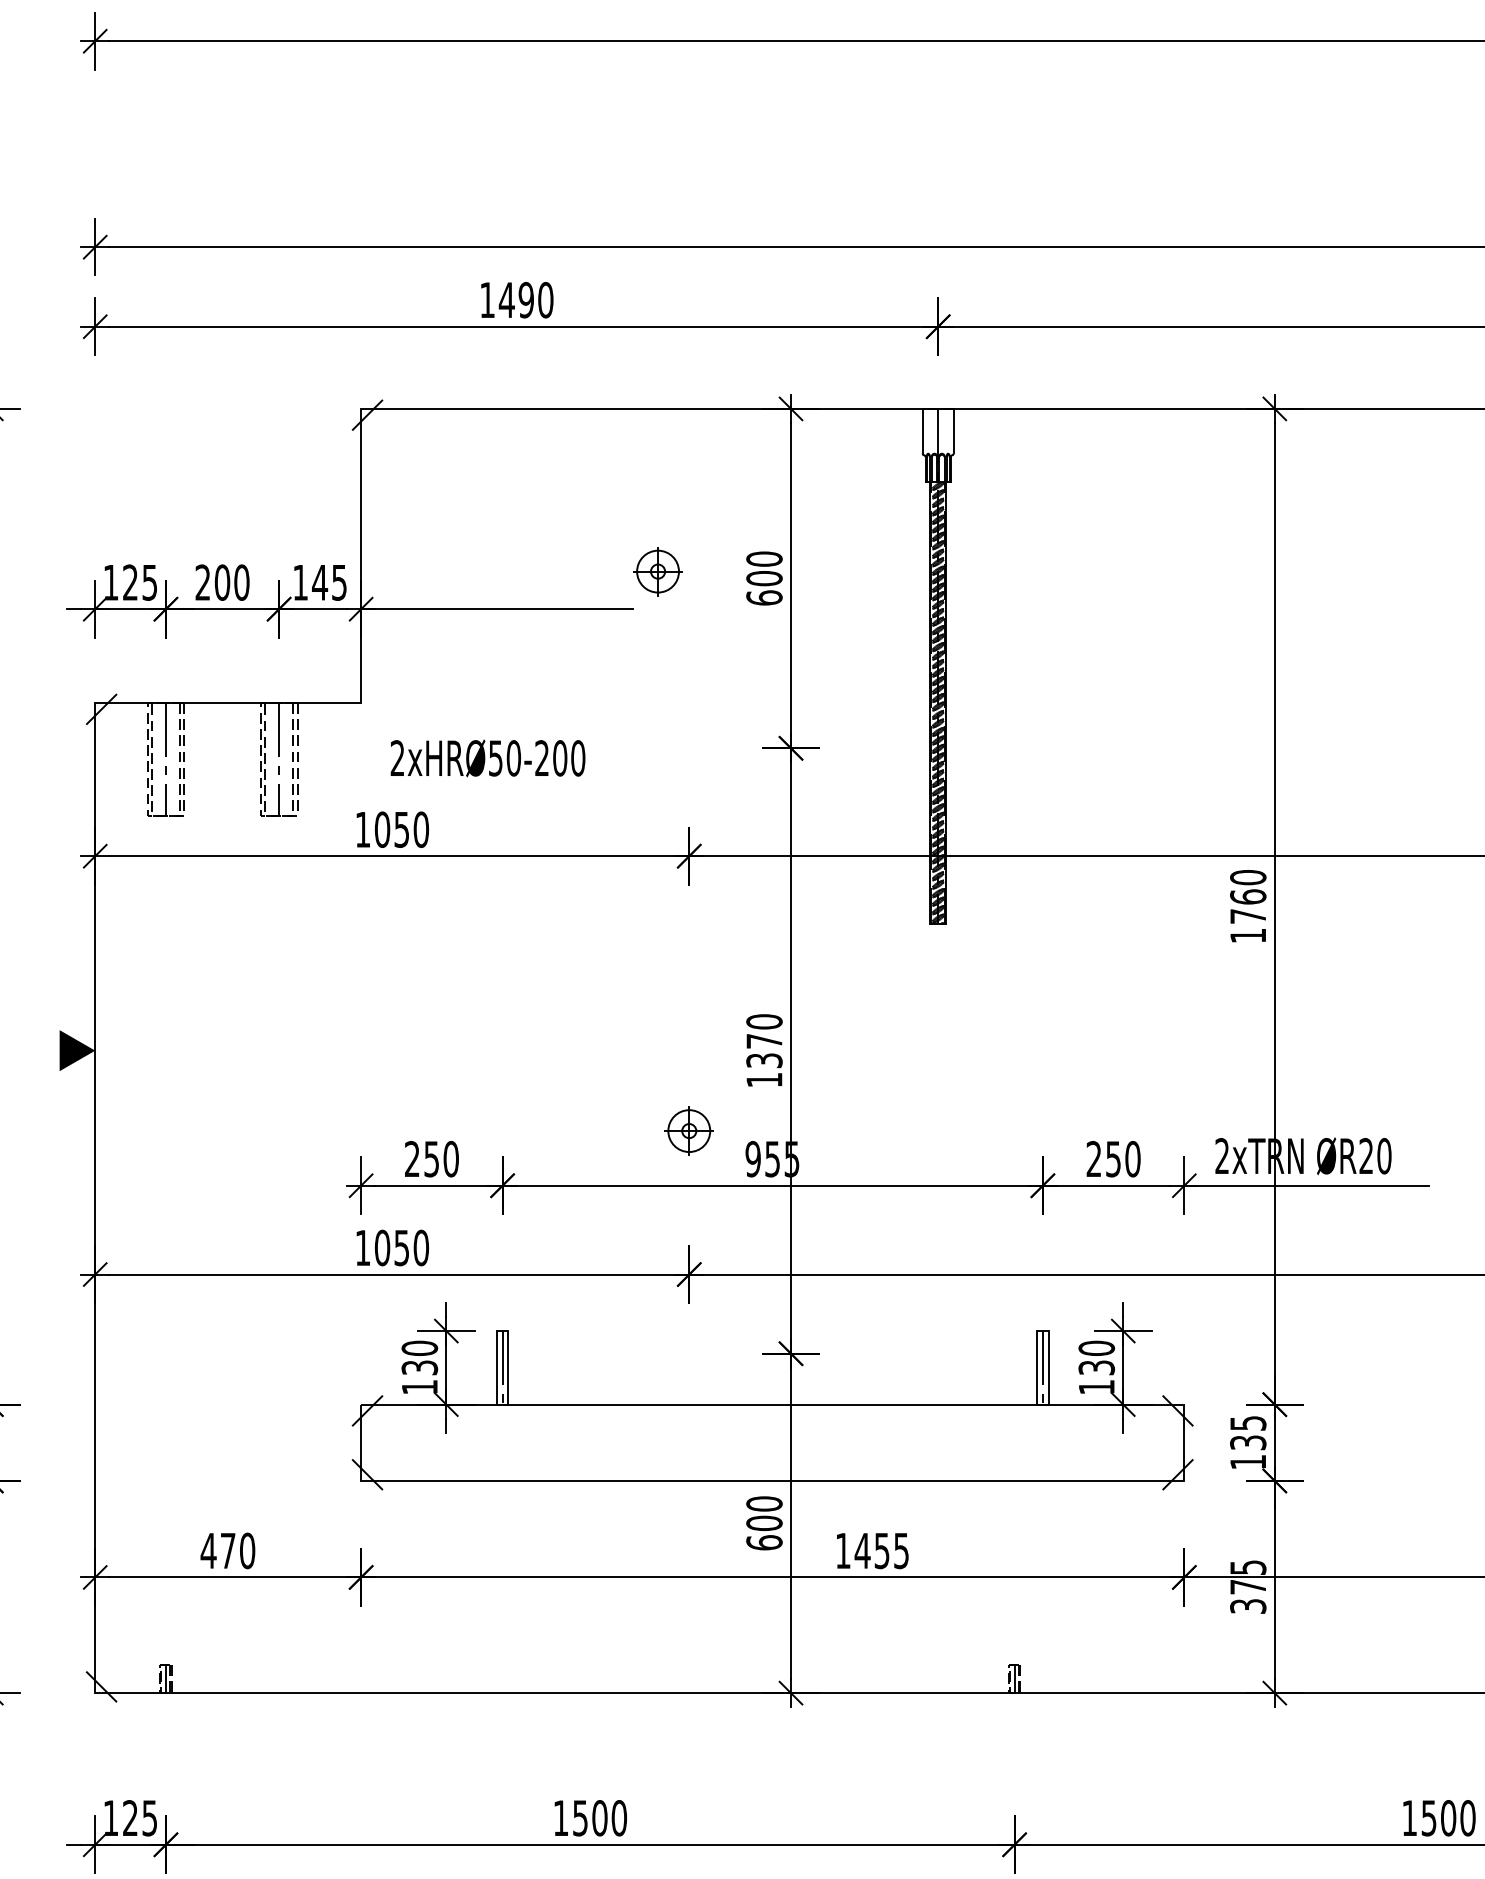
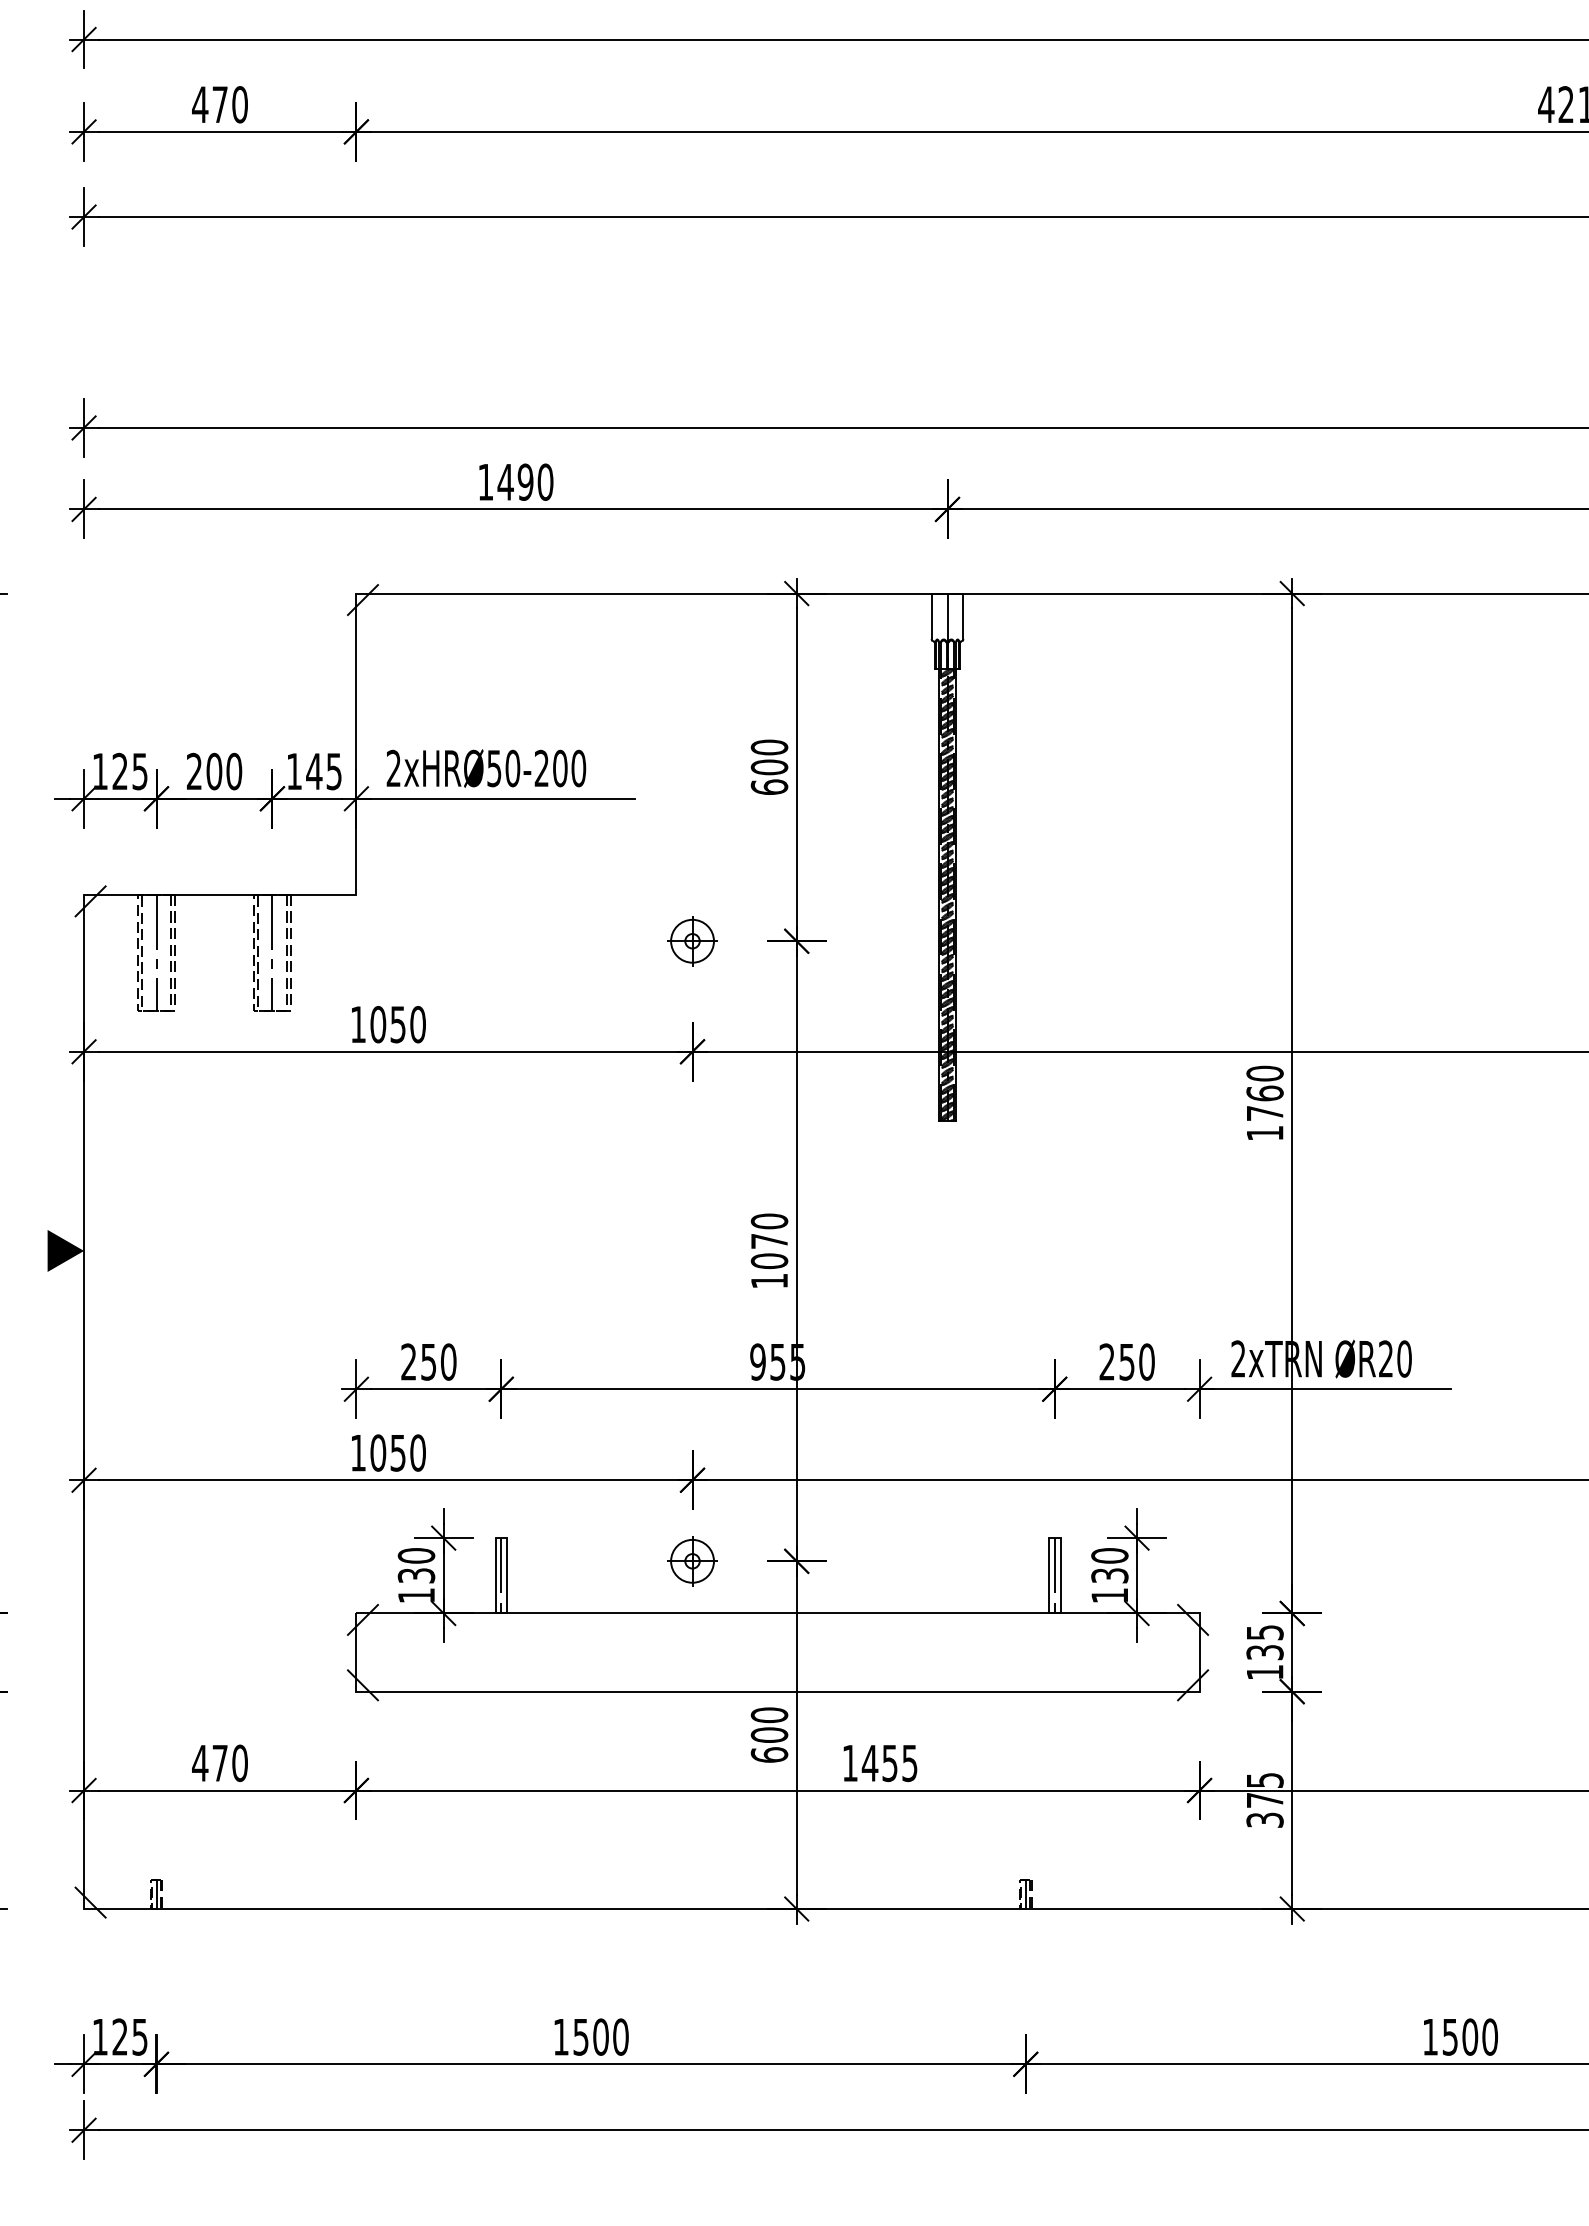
part: (658, 571) -> (692, 941), moved
text: (488, 758) -> (486, 768), moved
text: (764, 1060) -> (769, 1261), 1370 -> 1070
part: (689, 1131) -> (692, 1561), moved

